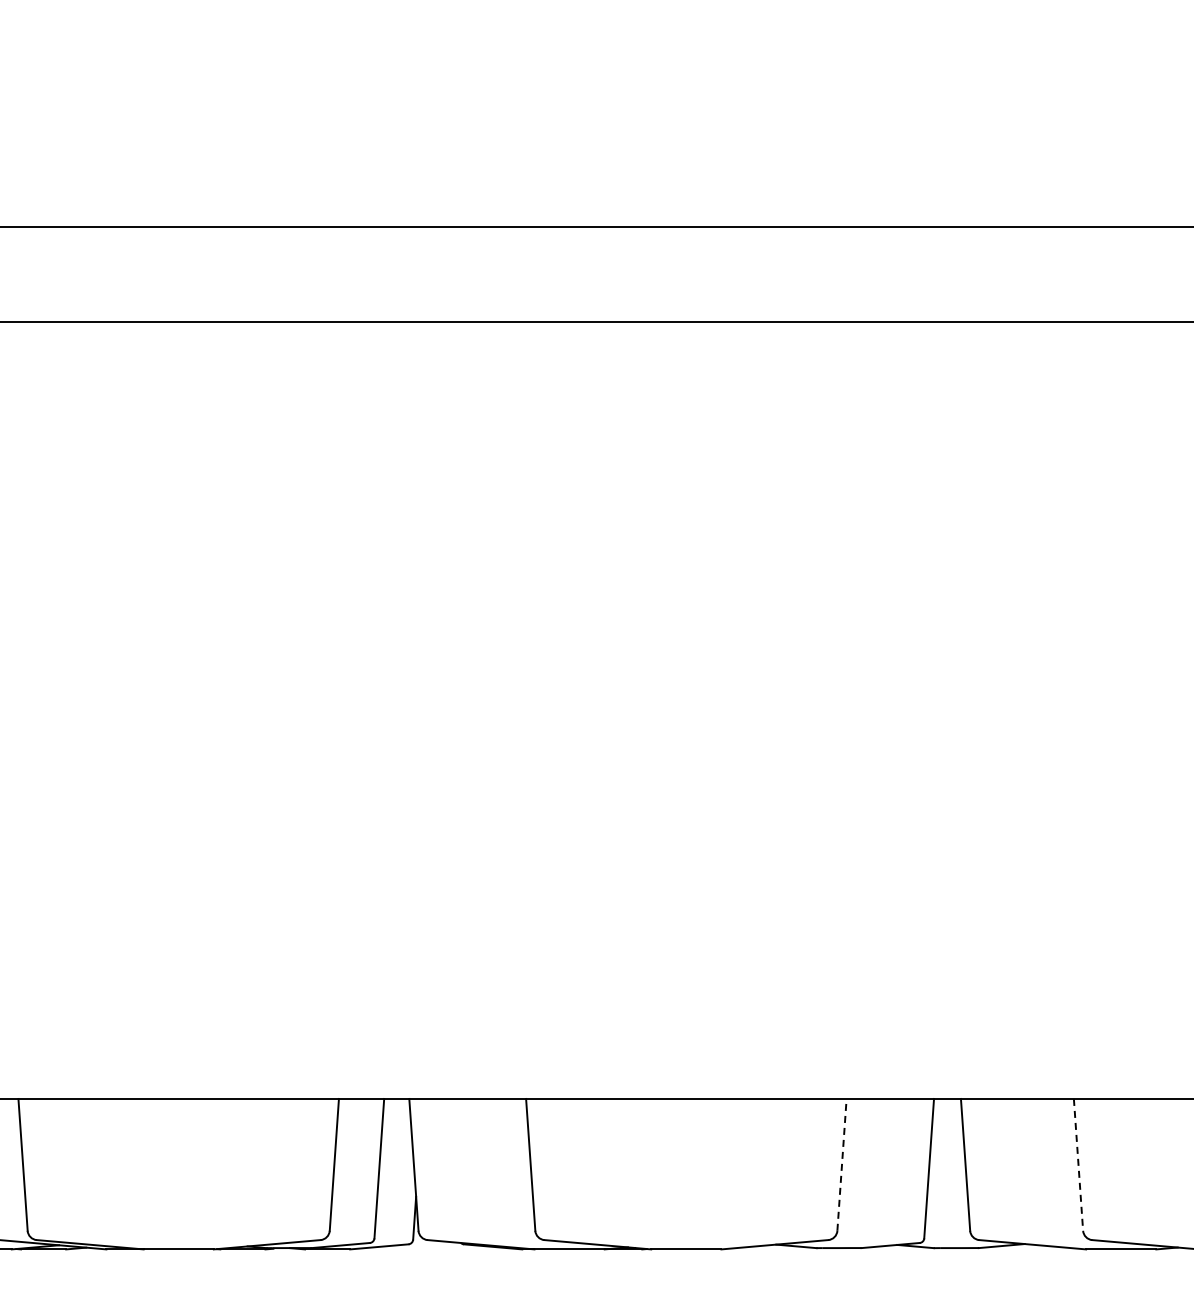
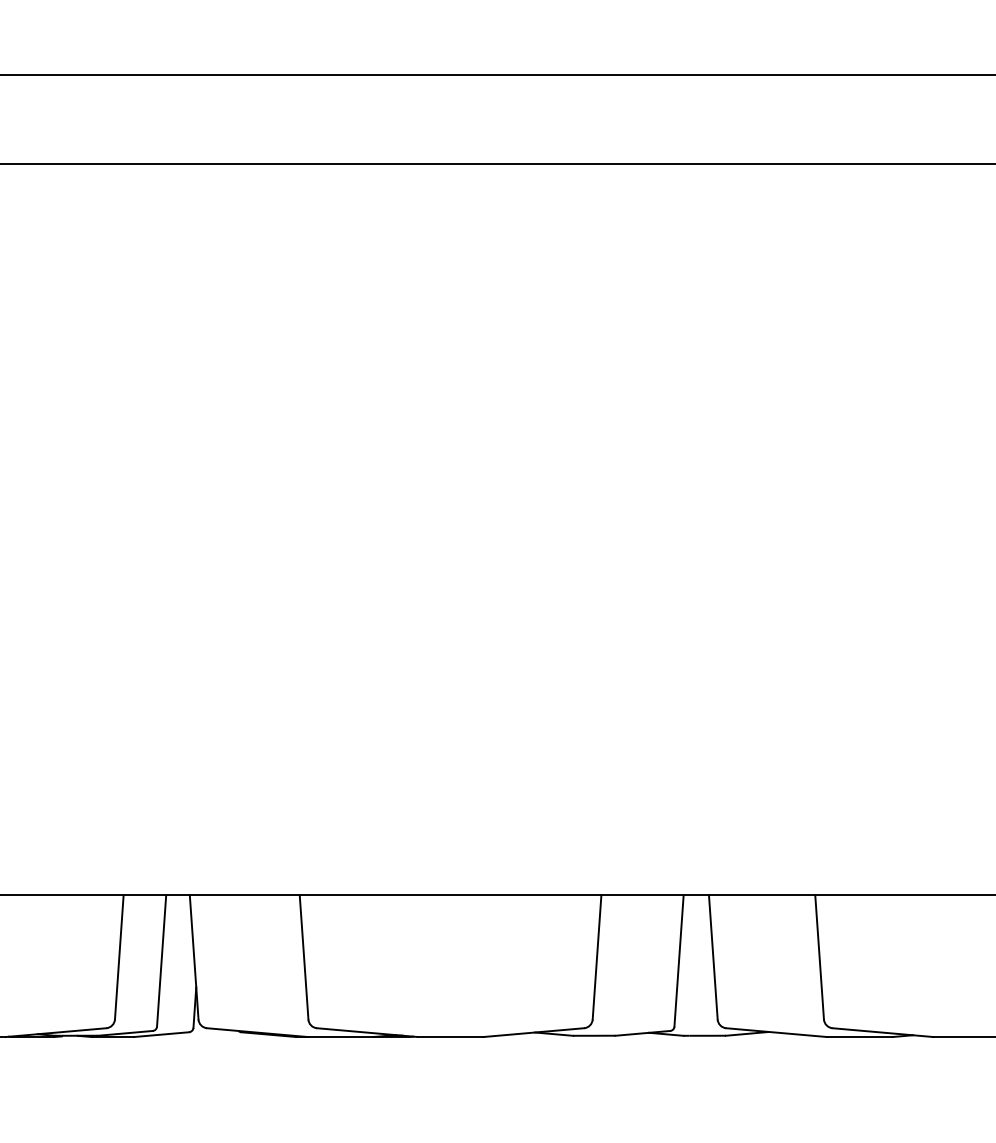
line: (842, 1164) -> (597, 957), dashed -> solid
line: (1078, 1165) -> (819, 958), dashed -> solid

